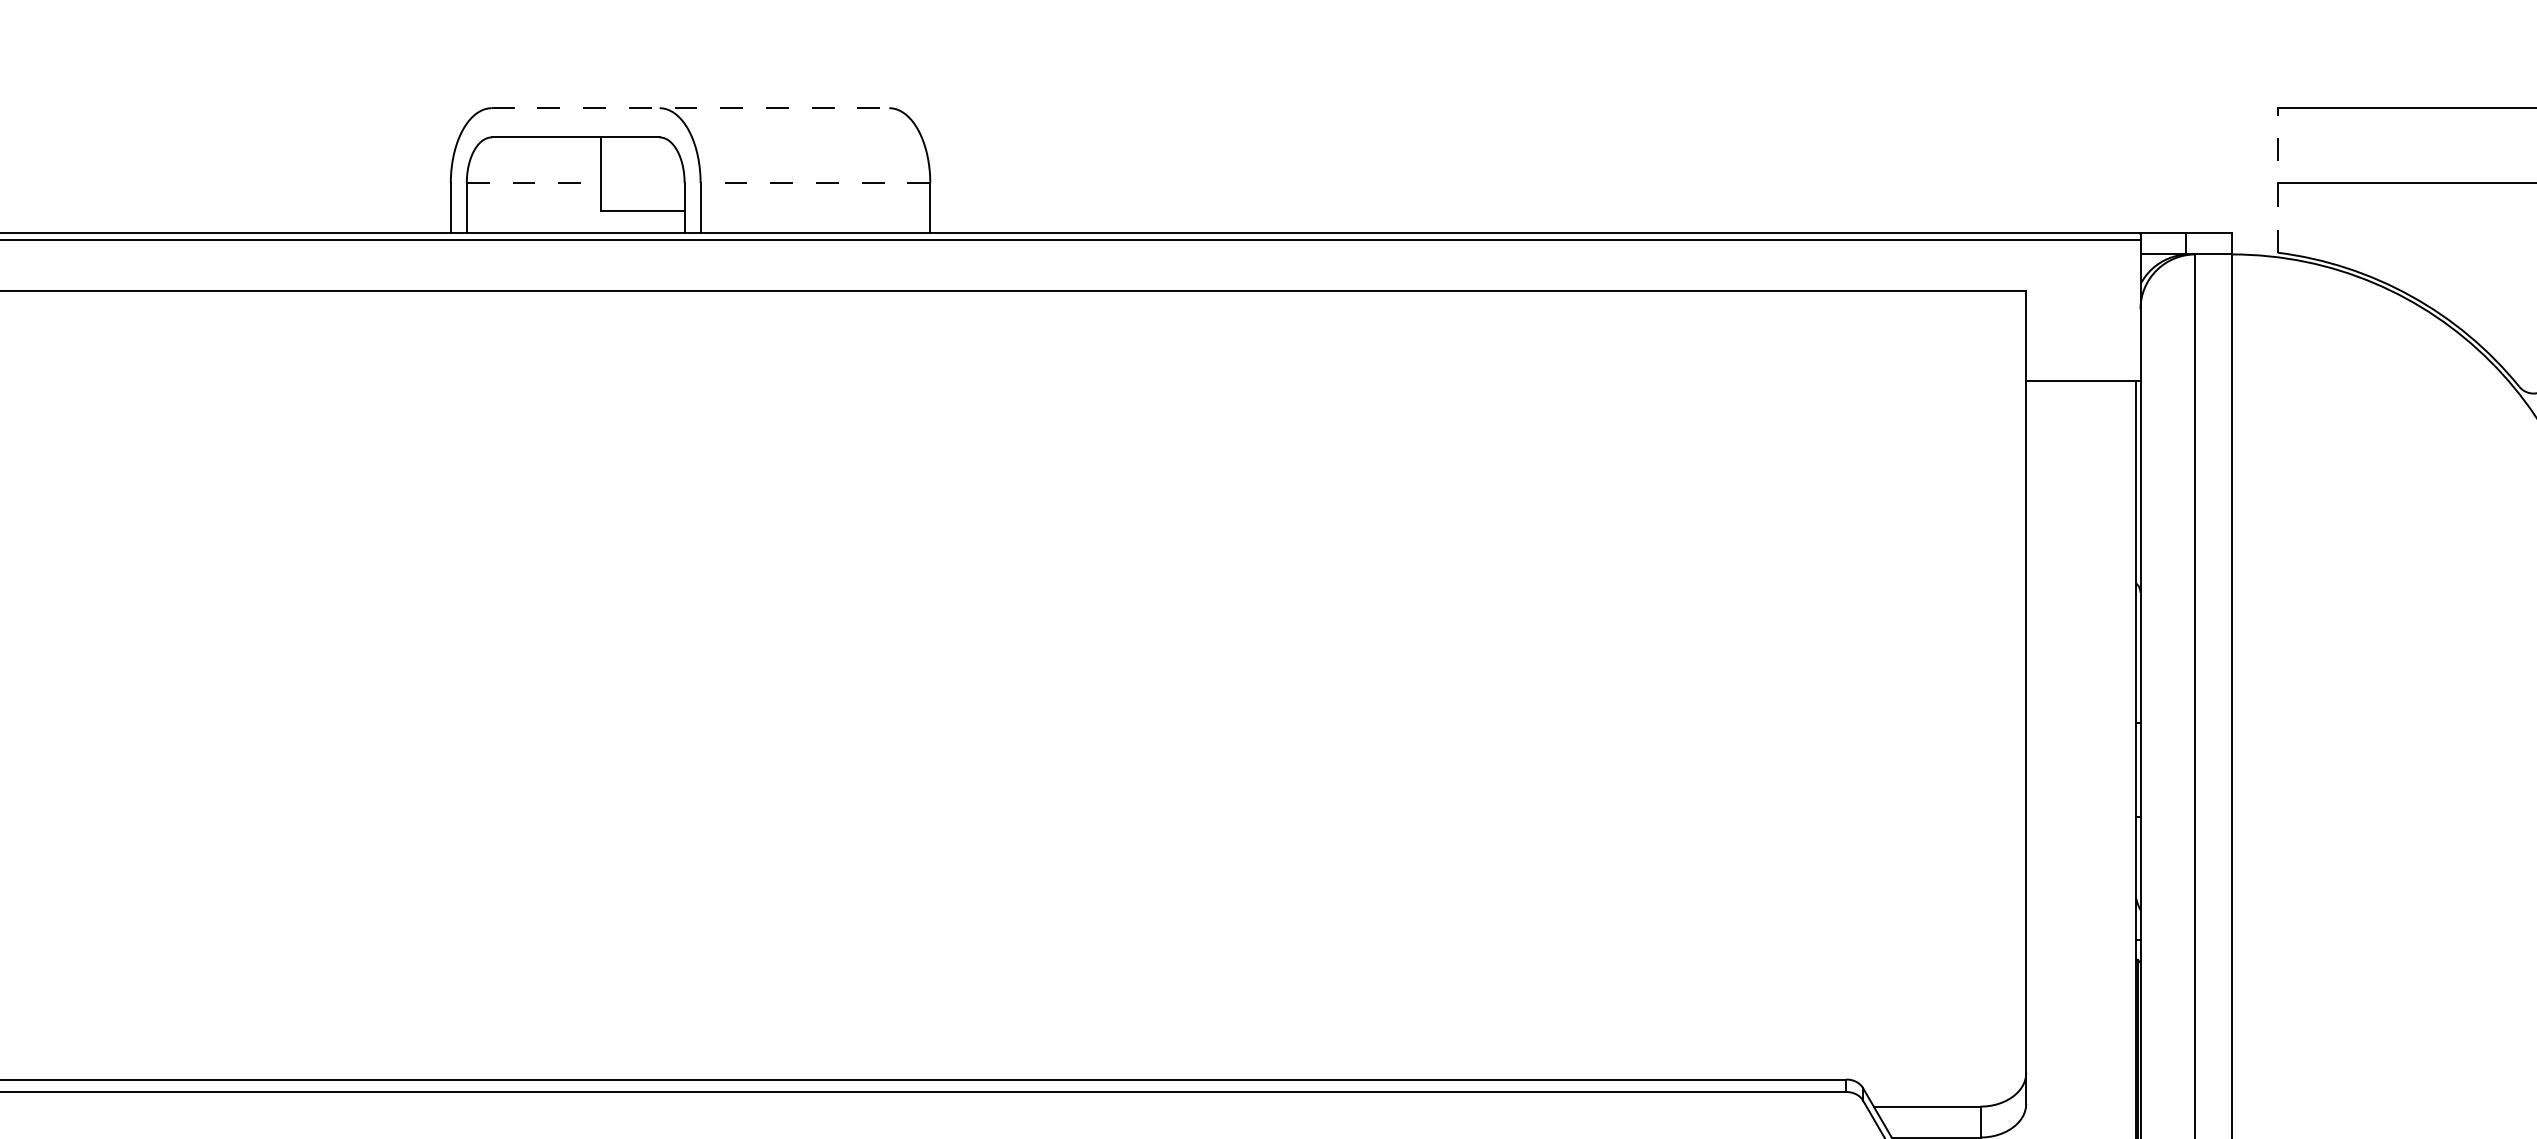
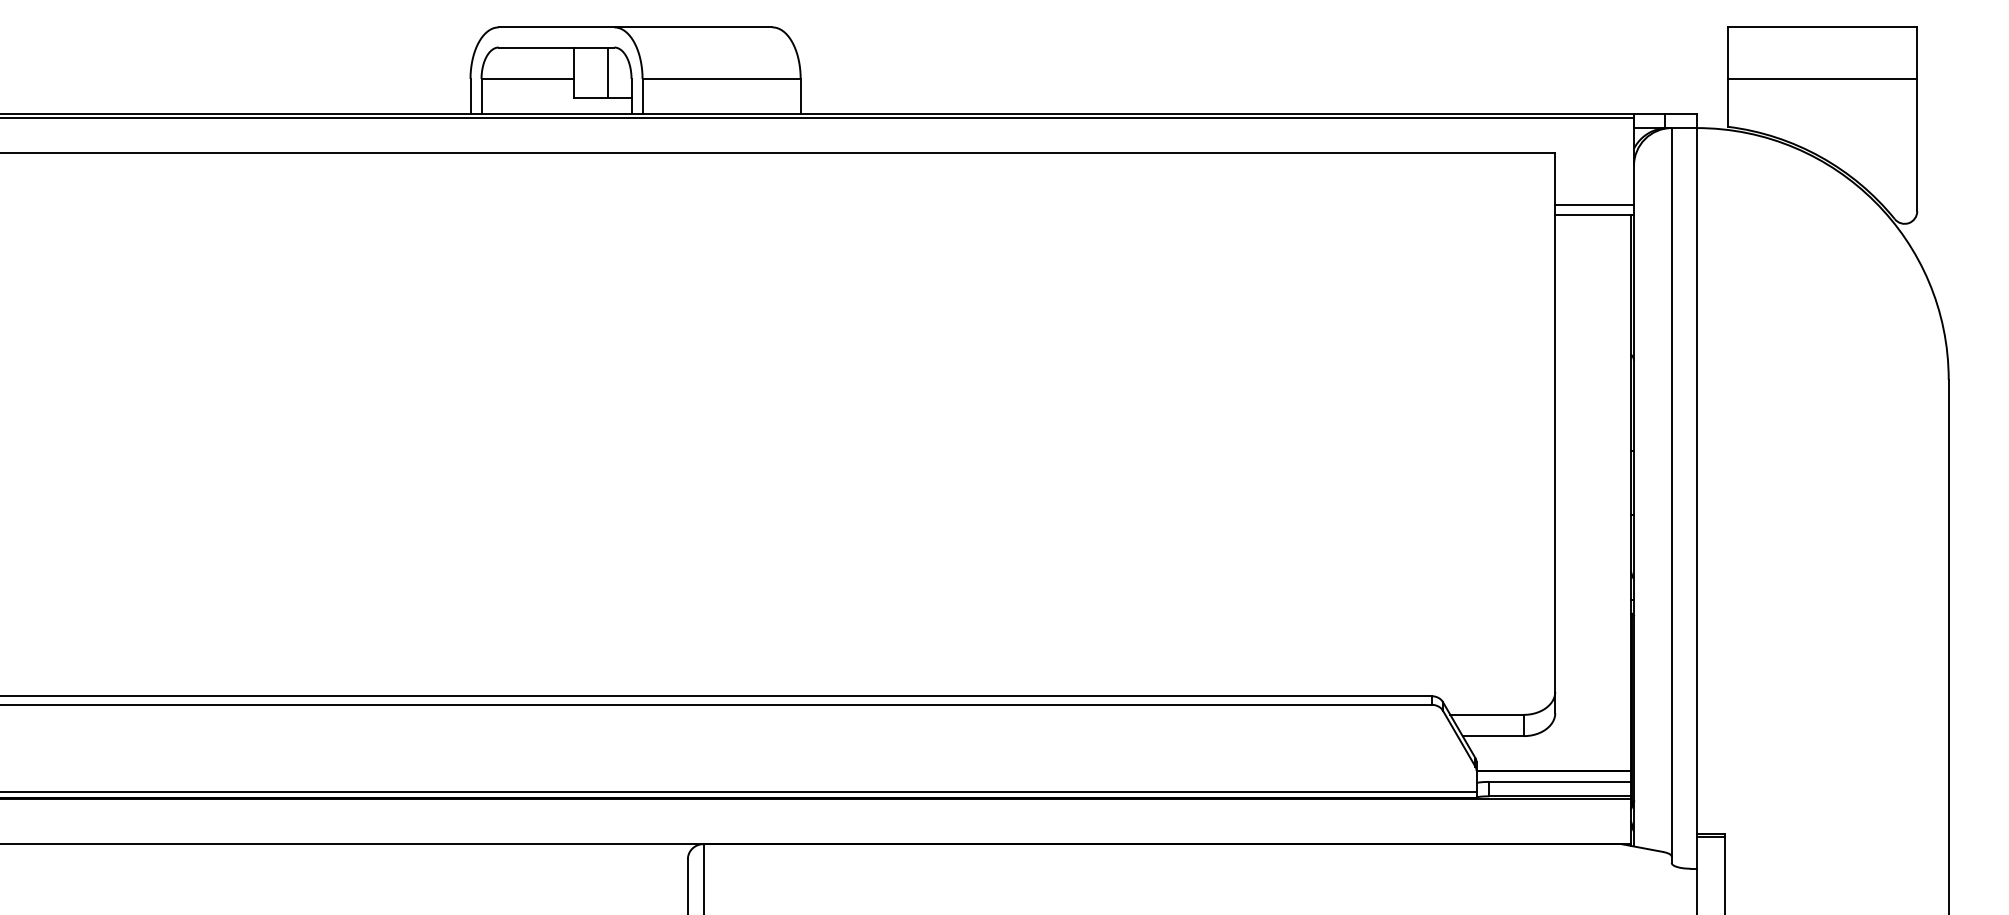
line: (690, 108) -> (635, 27), dashed -> solid
line: (649, 173) -> (607, 72), added
line: (2277, 180) -> (1728, 77), dashed -> solid
line: (534, 182) -> (528, 78), dashed -> solid
line: (815, 182) -> (721, 78), dashed -> solid
line: (2083, 365) -> (1594, 204), added

